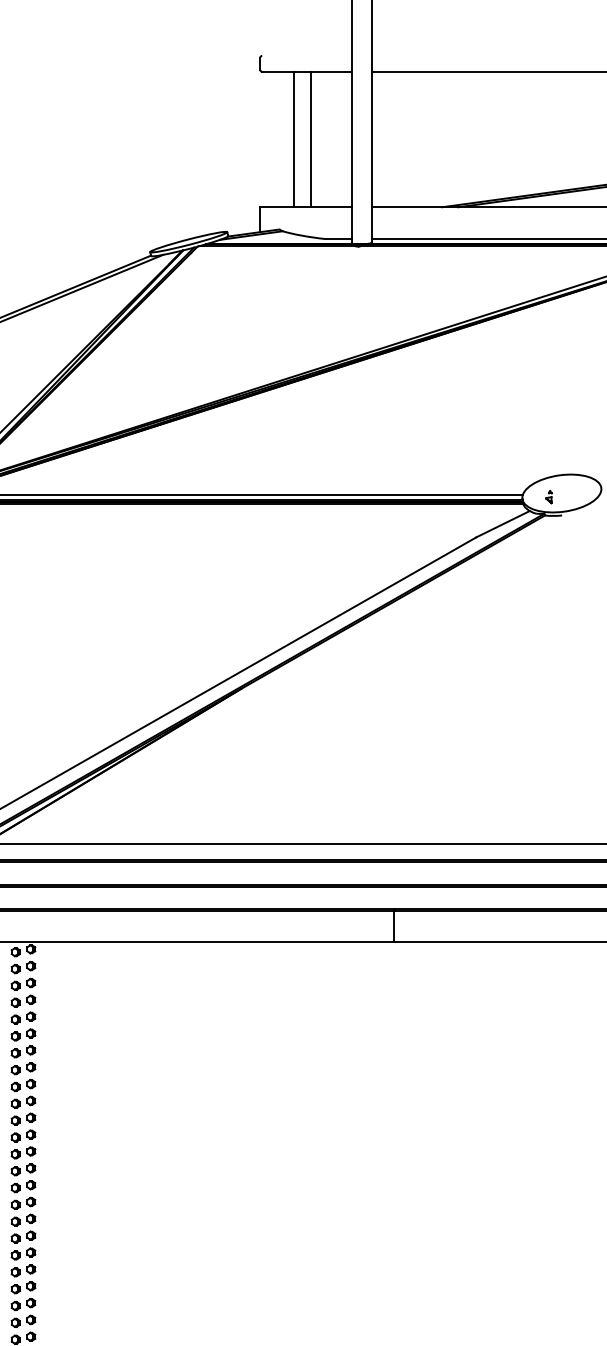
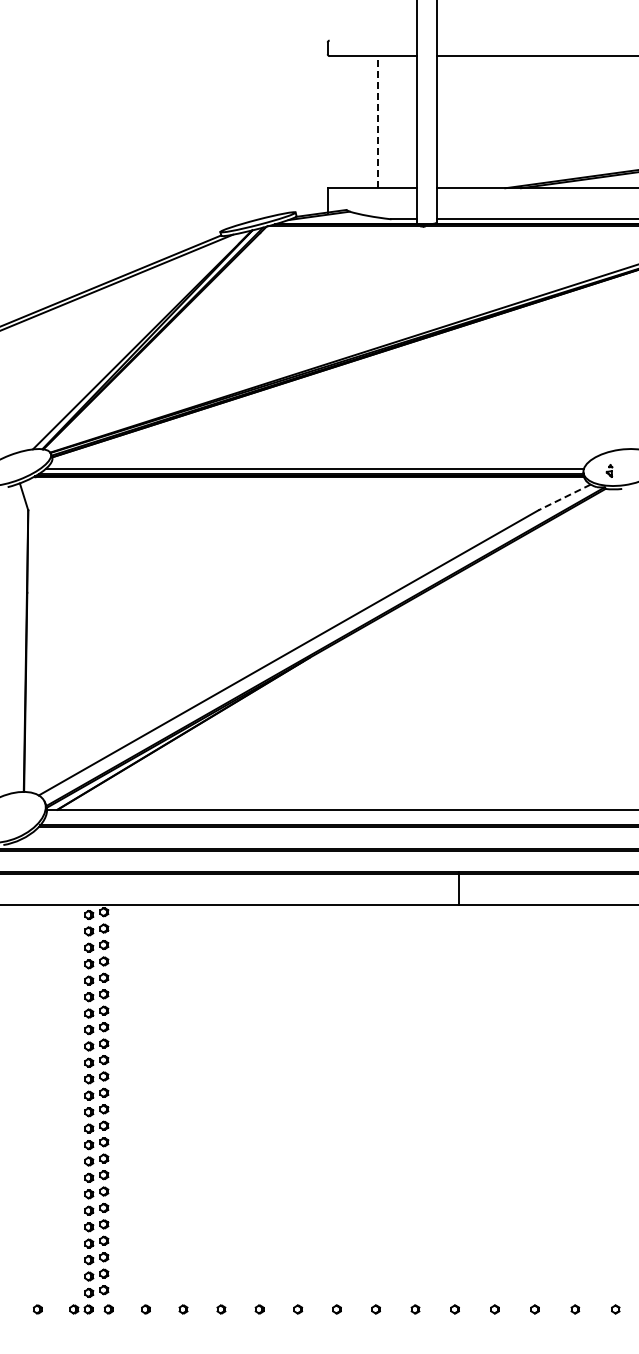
line: (311, 138) -> (377, 121), solid -> dashed
line: (293, 139) -> (360, 122), removed
line: (502, 524) -> (564, 497), solid -> dashed

